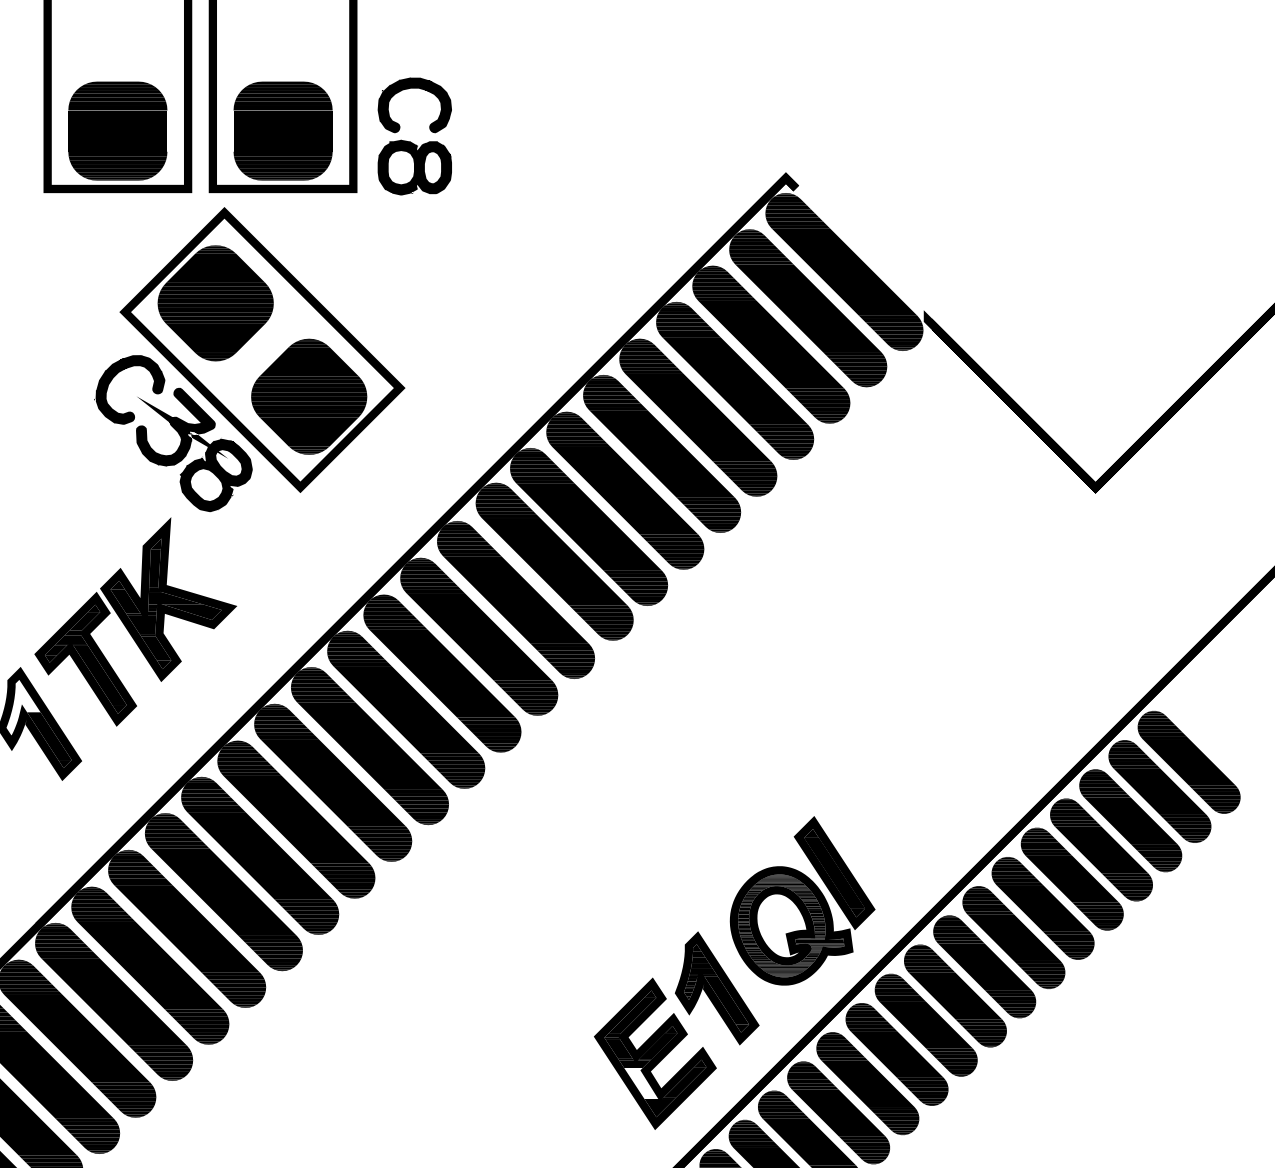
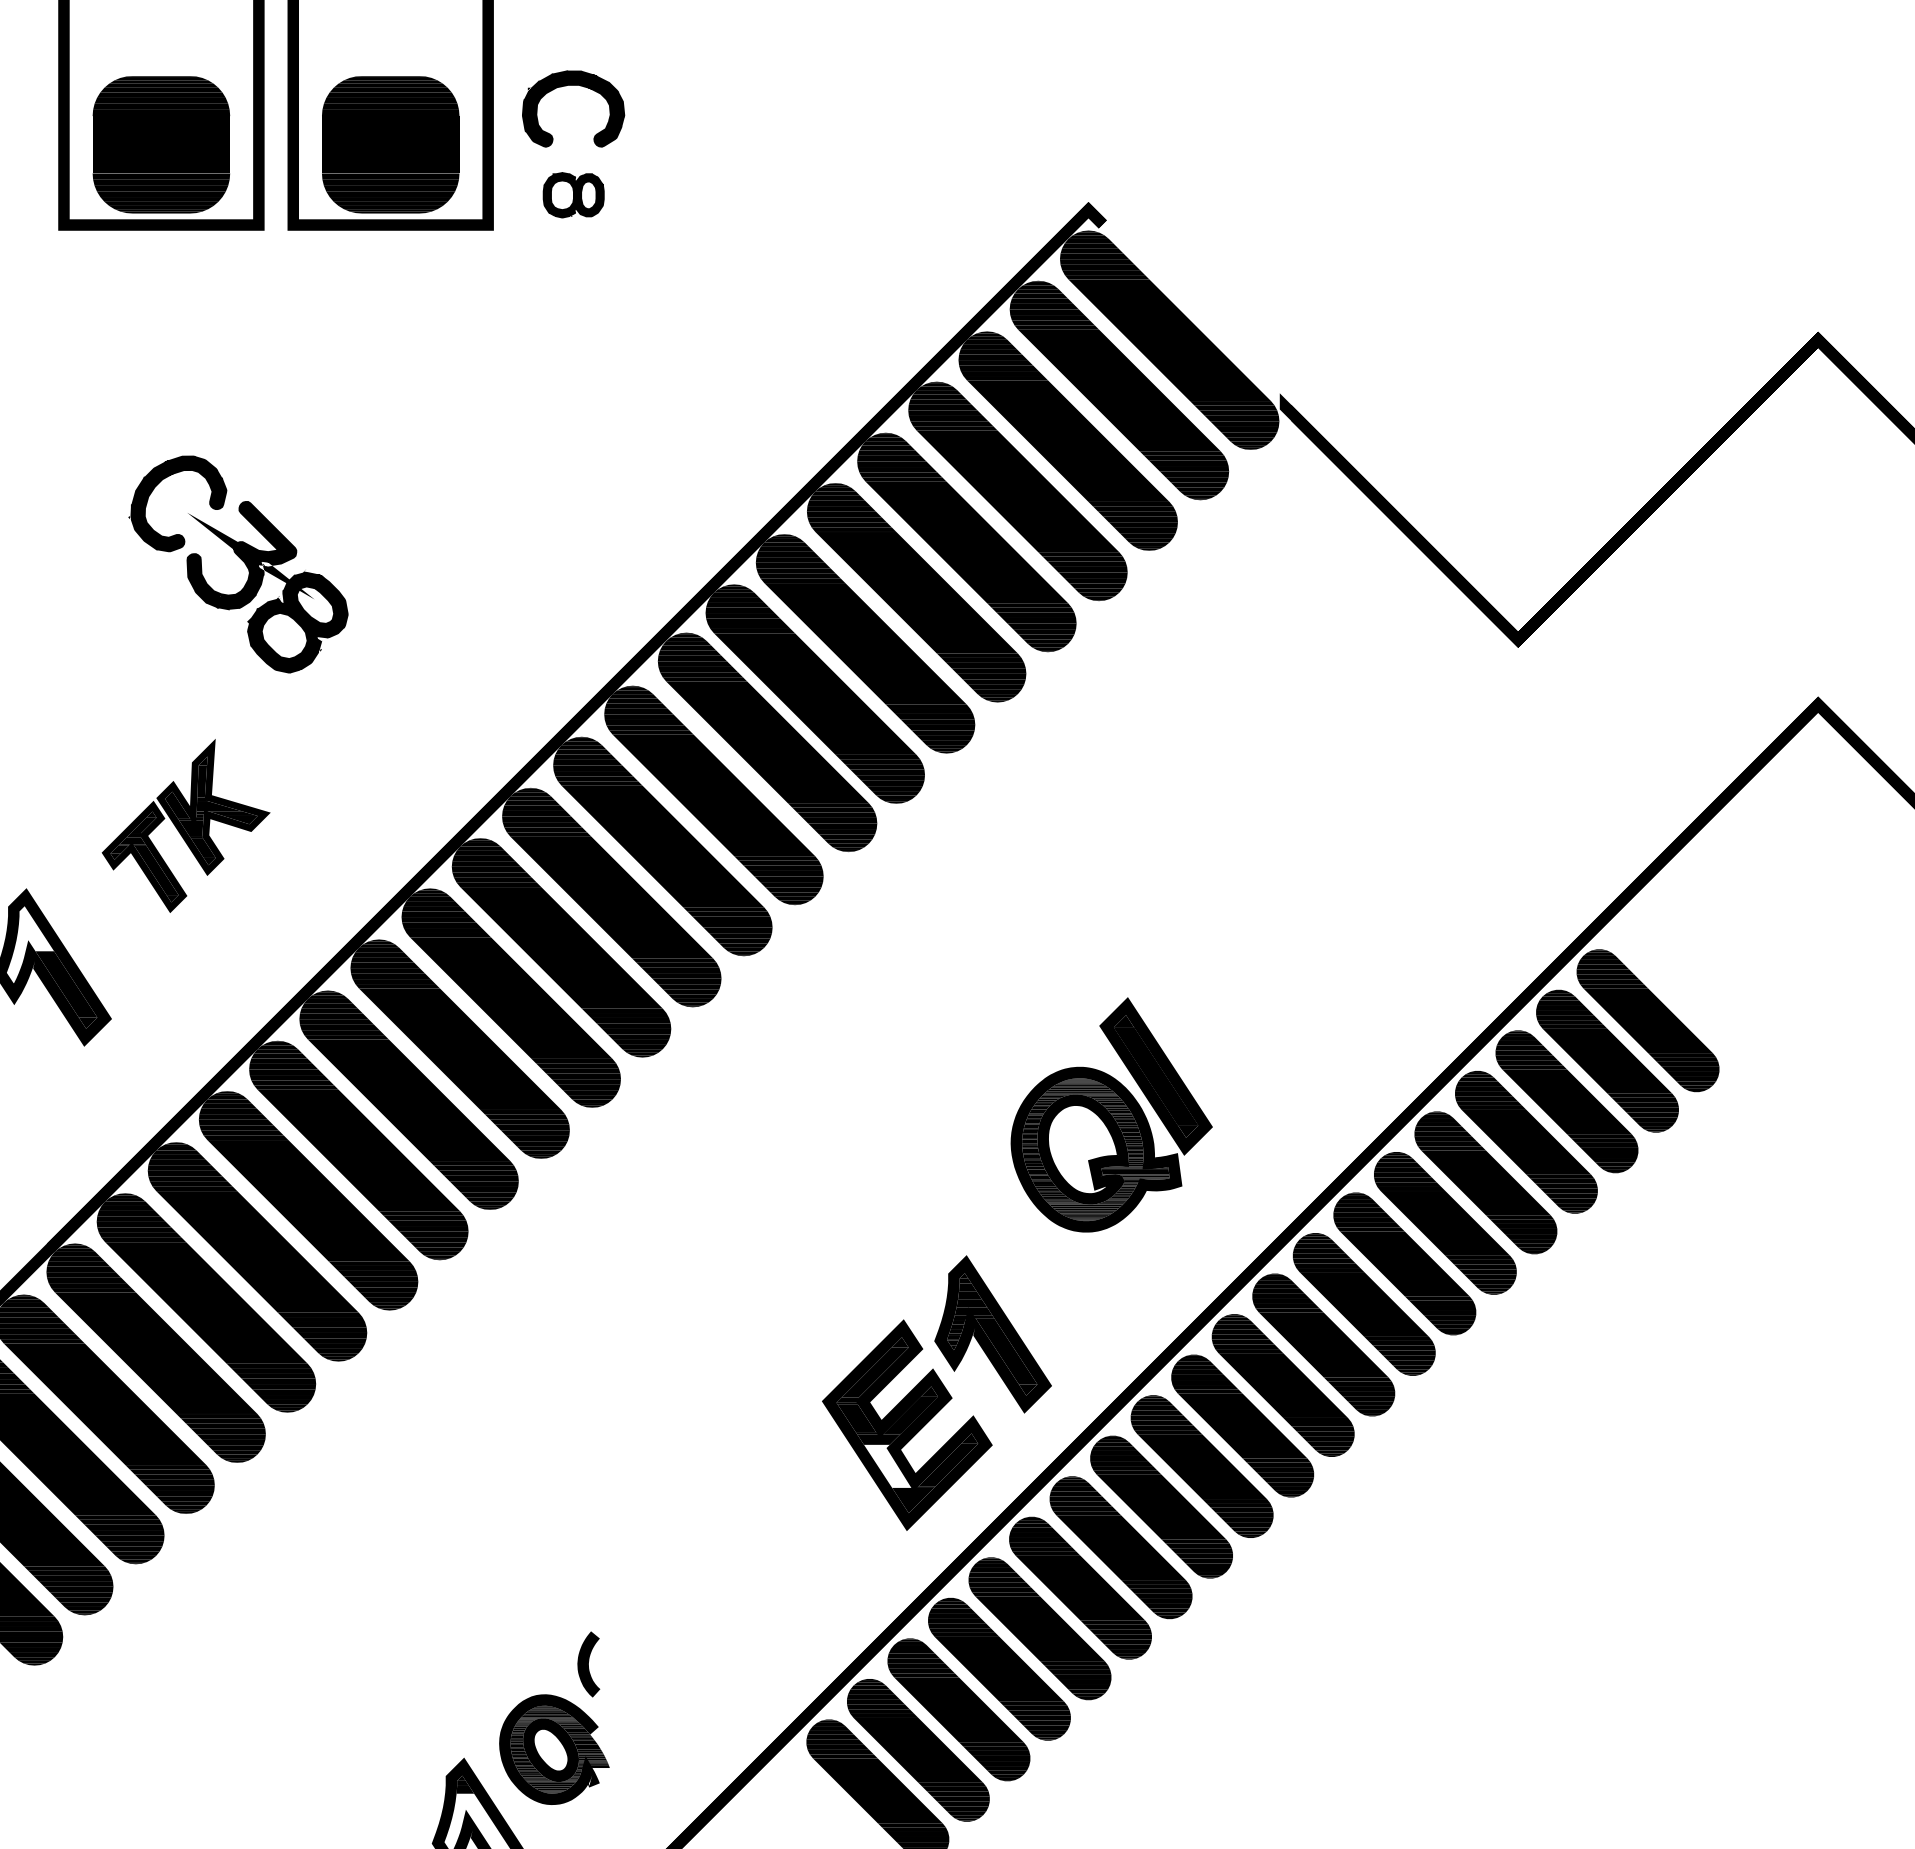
part: (414, 166) -> (573, 194), size x0.6
part: (262, 350) -> (361, 448), removed
part: (135, 621) -> (185, 825), size x0.6
part: (802, 900) -> (1111, 1114), moved

